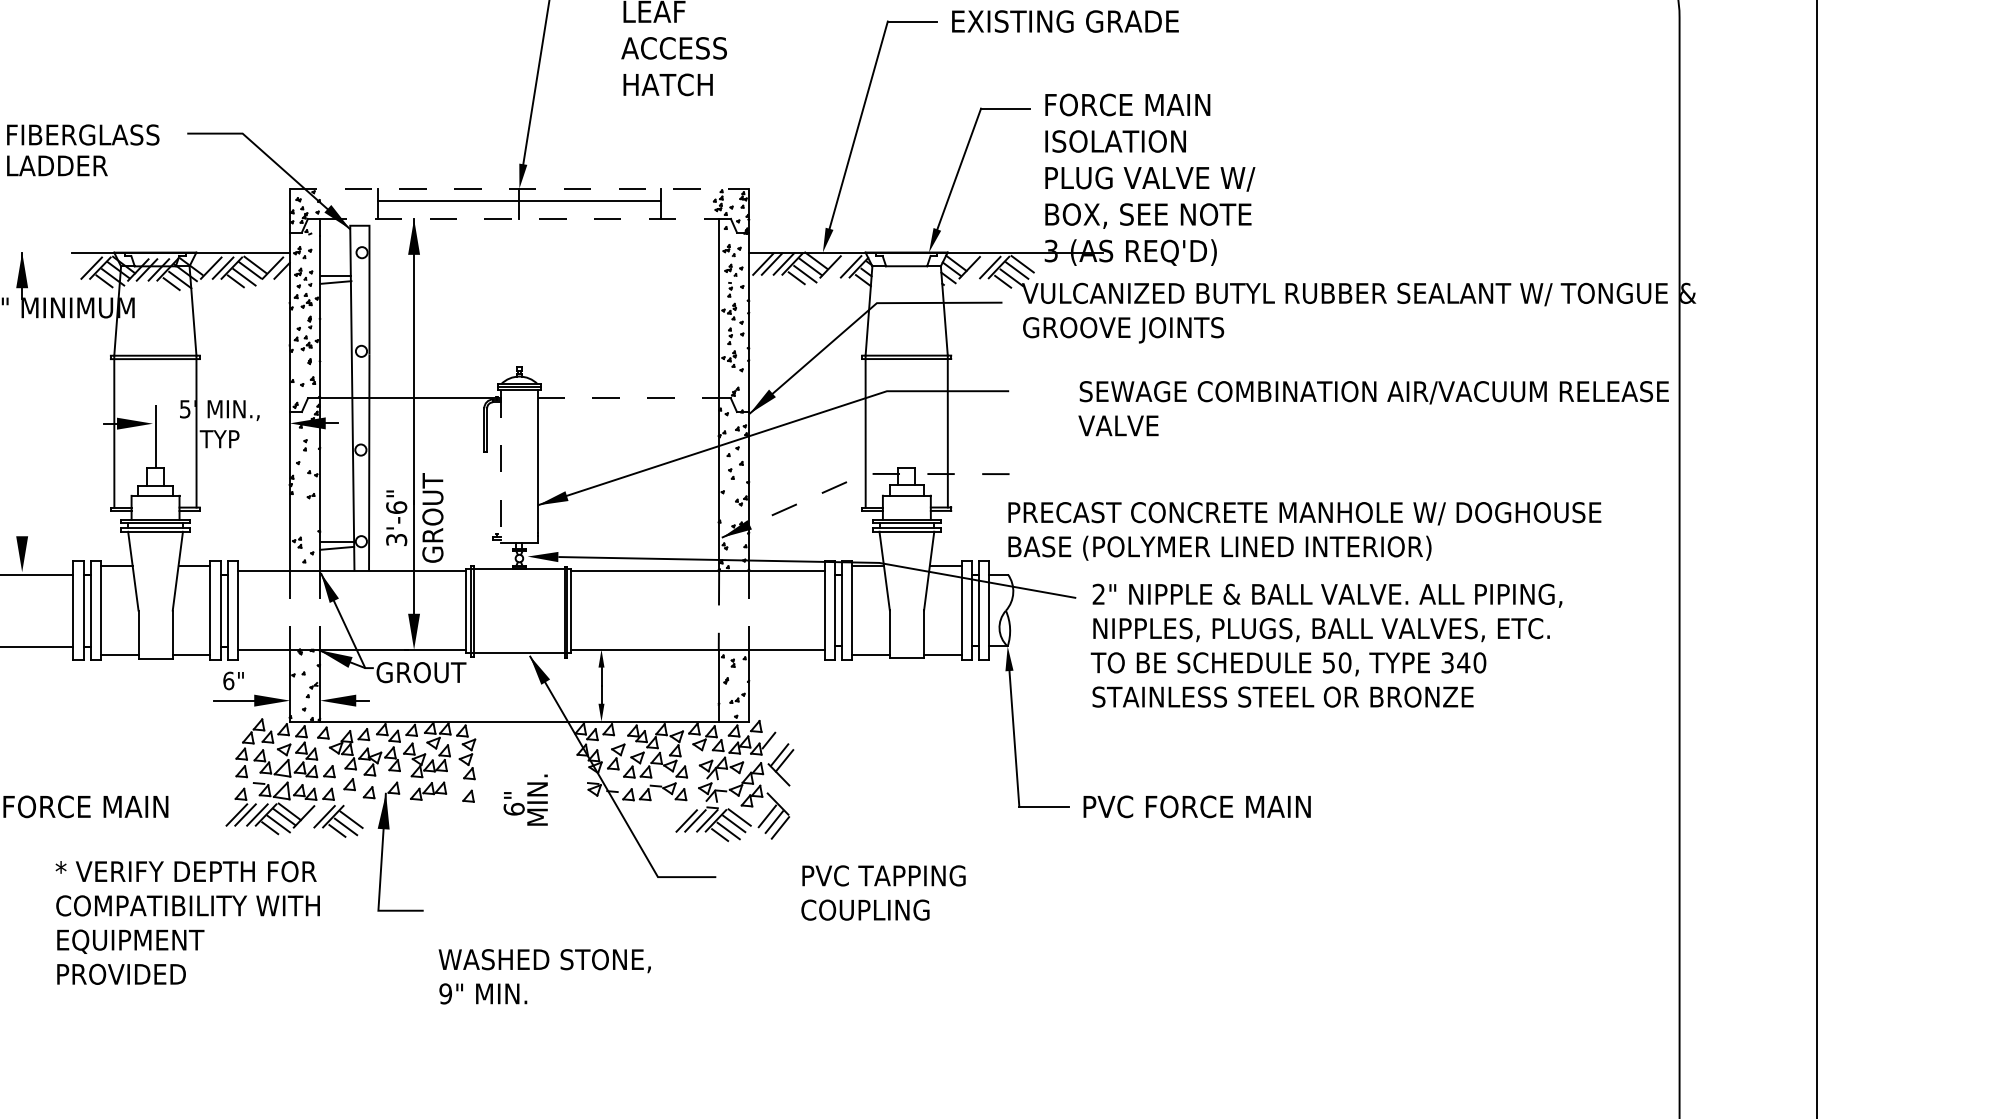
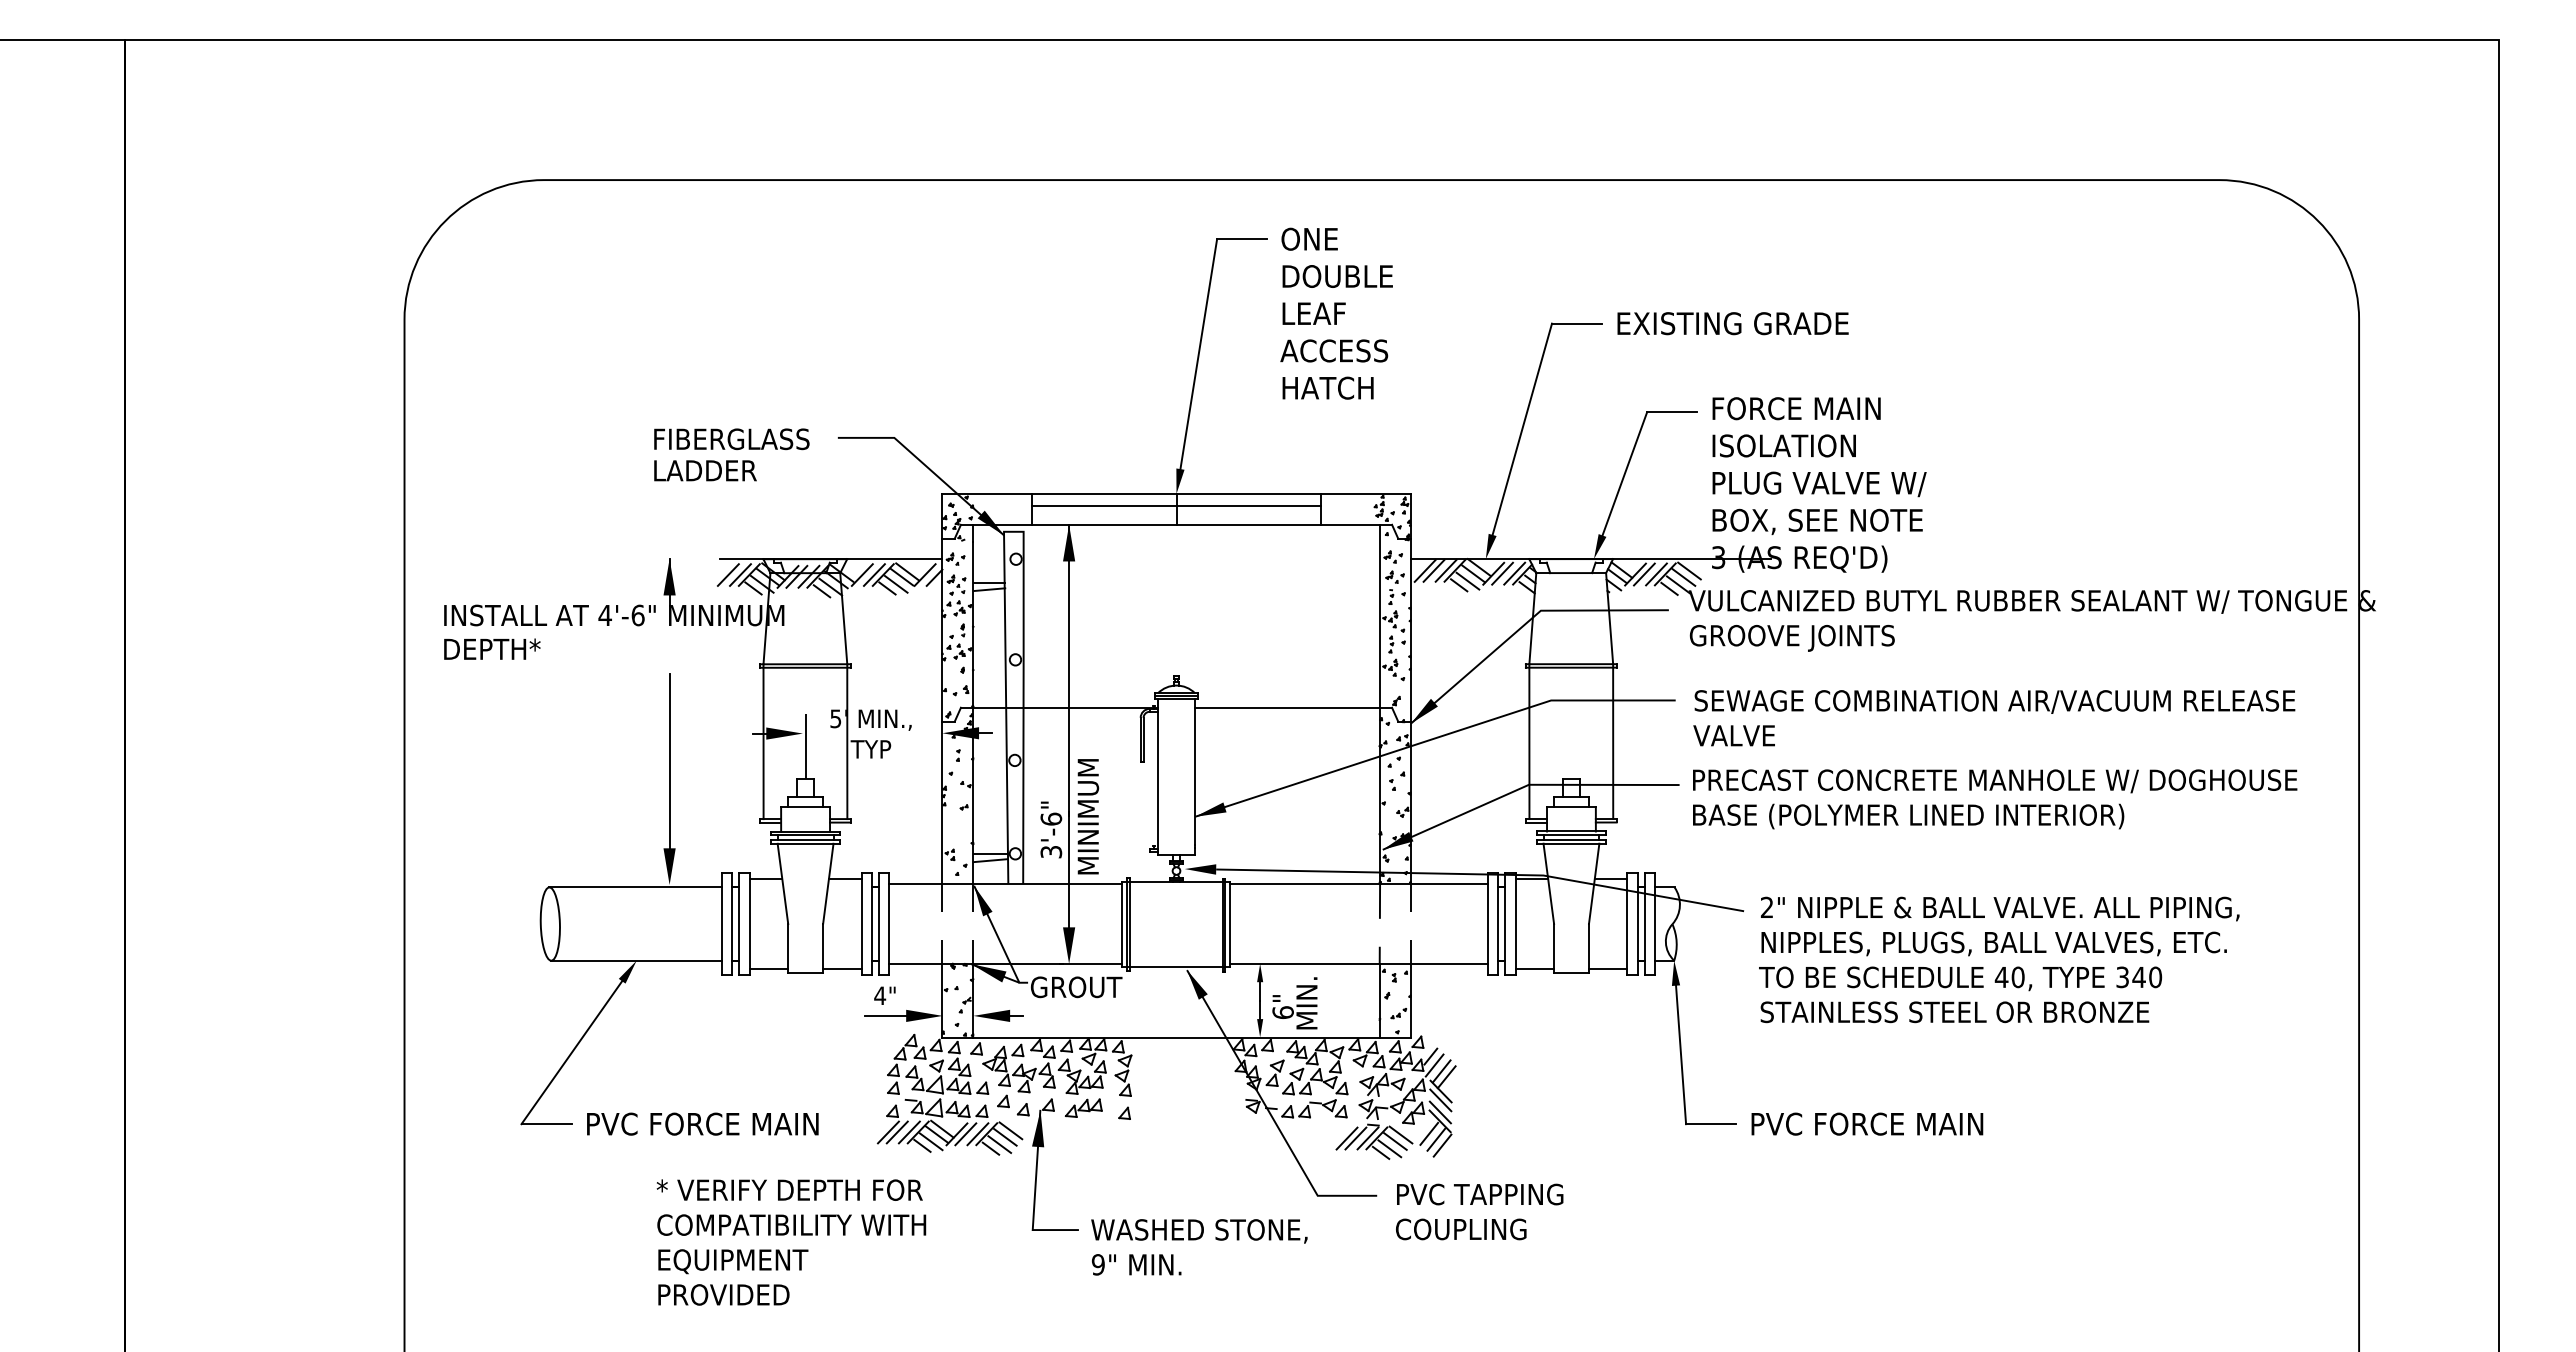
line: (520, 188) -> (1177, 493), dashed -> solid
line: (520, 218) -> (1177, 524), dashed -> solid
line: (839, 266) -> (1502, 573), added
line: (78, 267) -> (727, 574), added
line: (977, 267) -> (1643, 574), added
line: (628, 398) -> (1287, 707), dashed -> solid
text: (1373, 408) -> (1994, 718), moved
line: (22, 459) -> (669, 770), added
line: (500, 466) -> (1157, 777), dashed -> solid
line: (861, 475) -> (1525, 786), dashed -> solid
text: (433, 506) -> (1088, 817), GROUT -> MINIMUM
text: (1305, 531) -> (1995, 799), moved
text: (1328, 662) -> (2001, 977), 50, -> 40,
text: (229, 680) -> (880, 995), 6" -> 4"
line: (772, 749) -> (1434, 1065), added
line: (778, 783) -> (1440, 1100), added
line: (777, 795) -> (1439, 1112), added
text: (525, 800) -> (1294, 1003), moved
line: (356, 813) -> (1010, 1130), added
line: (312, 817) -> (965, 1134), added
text: (883, 892) -> (1479, 1211), moved
text: (187, 922) -> (791, 1242), moved
text: (544, 976) -> (1199, 1247), moved

